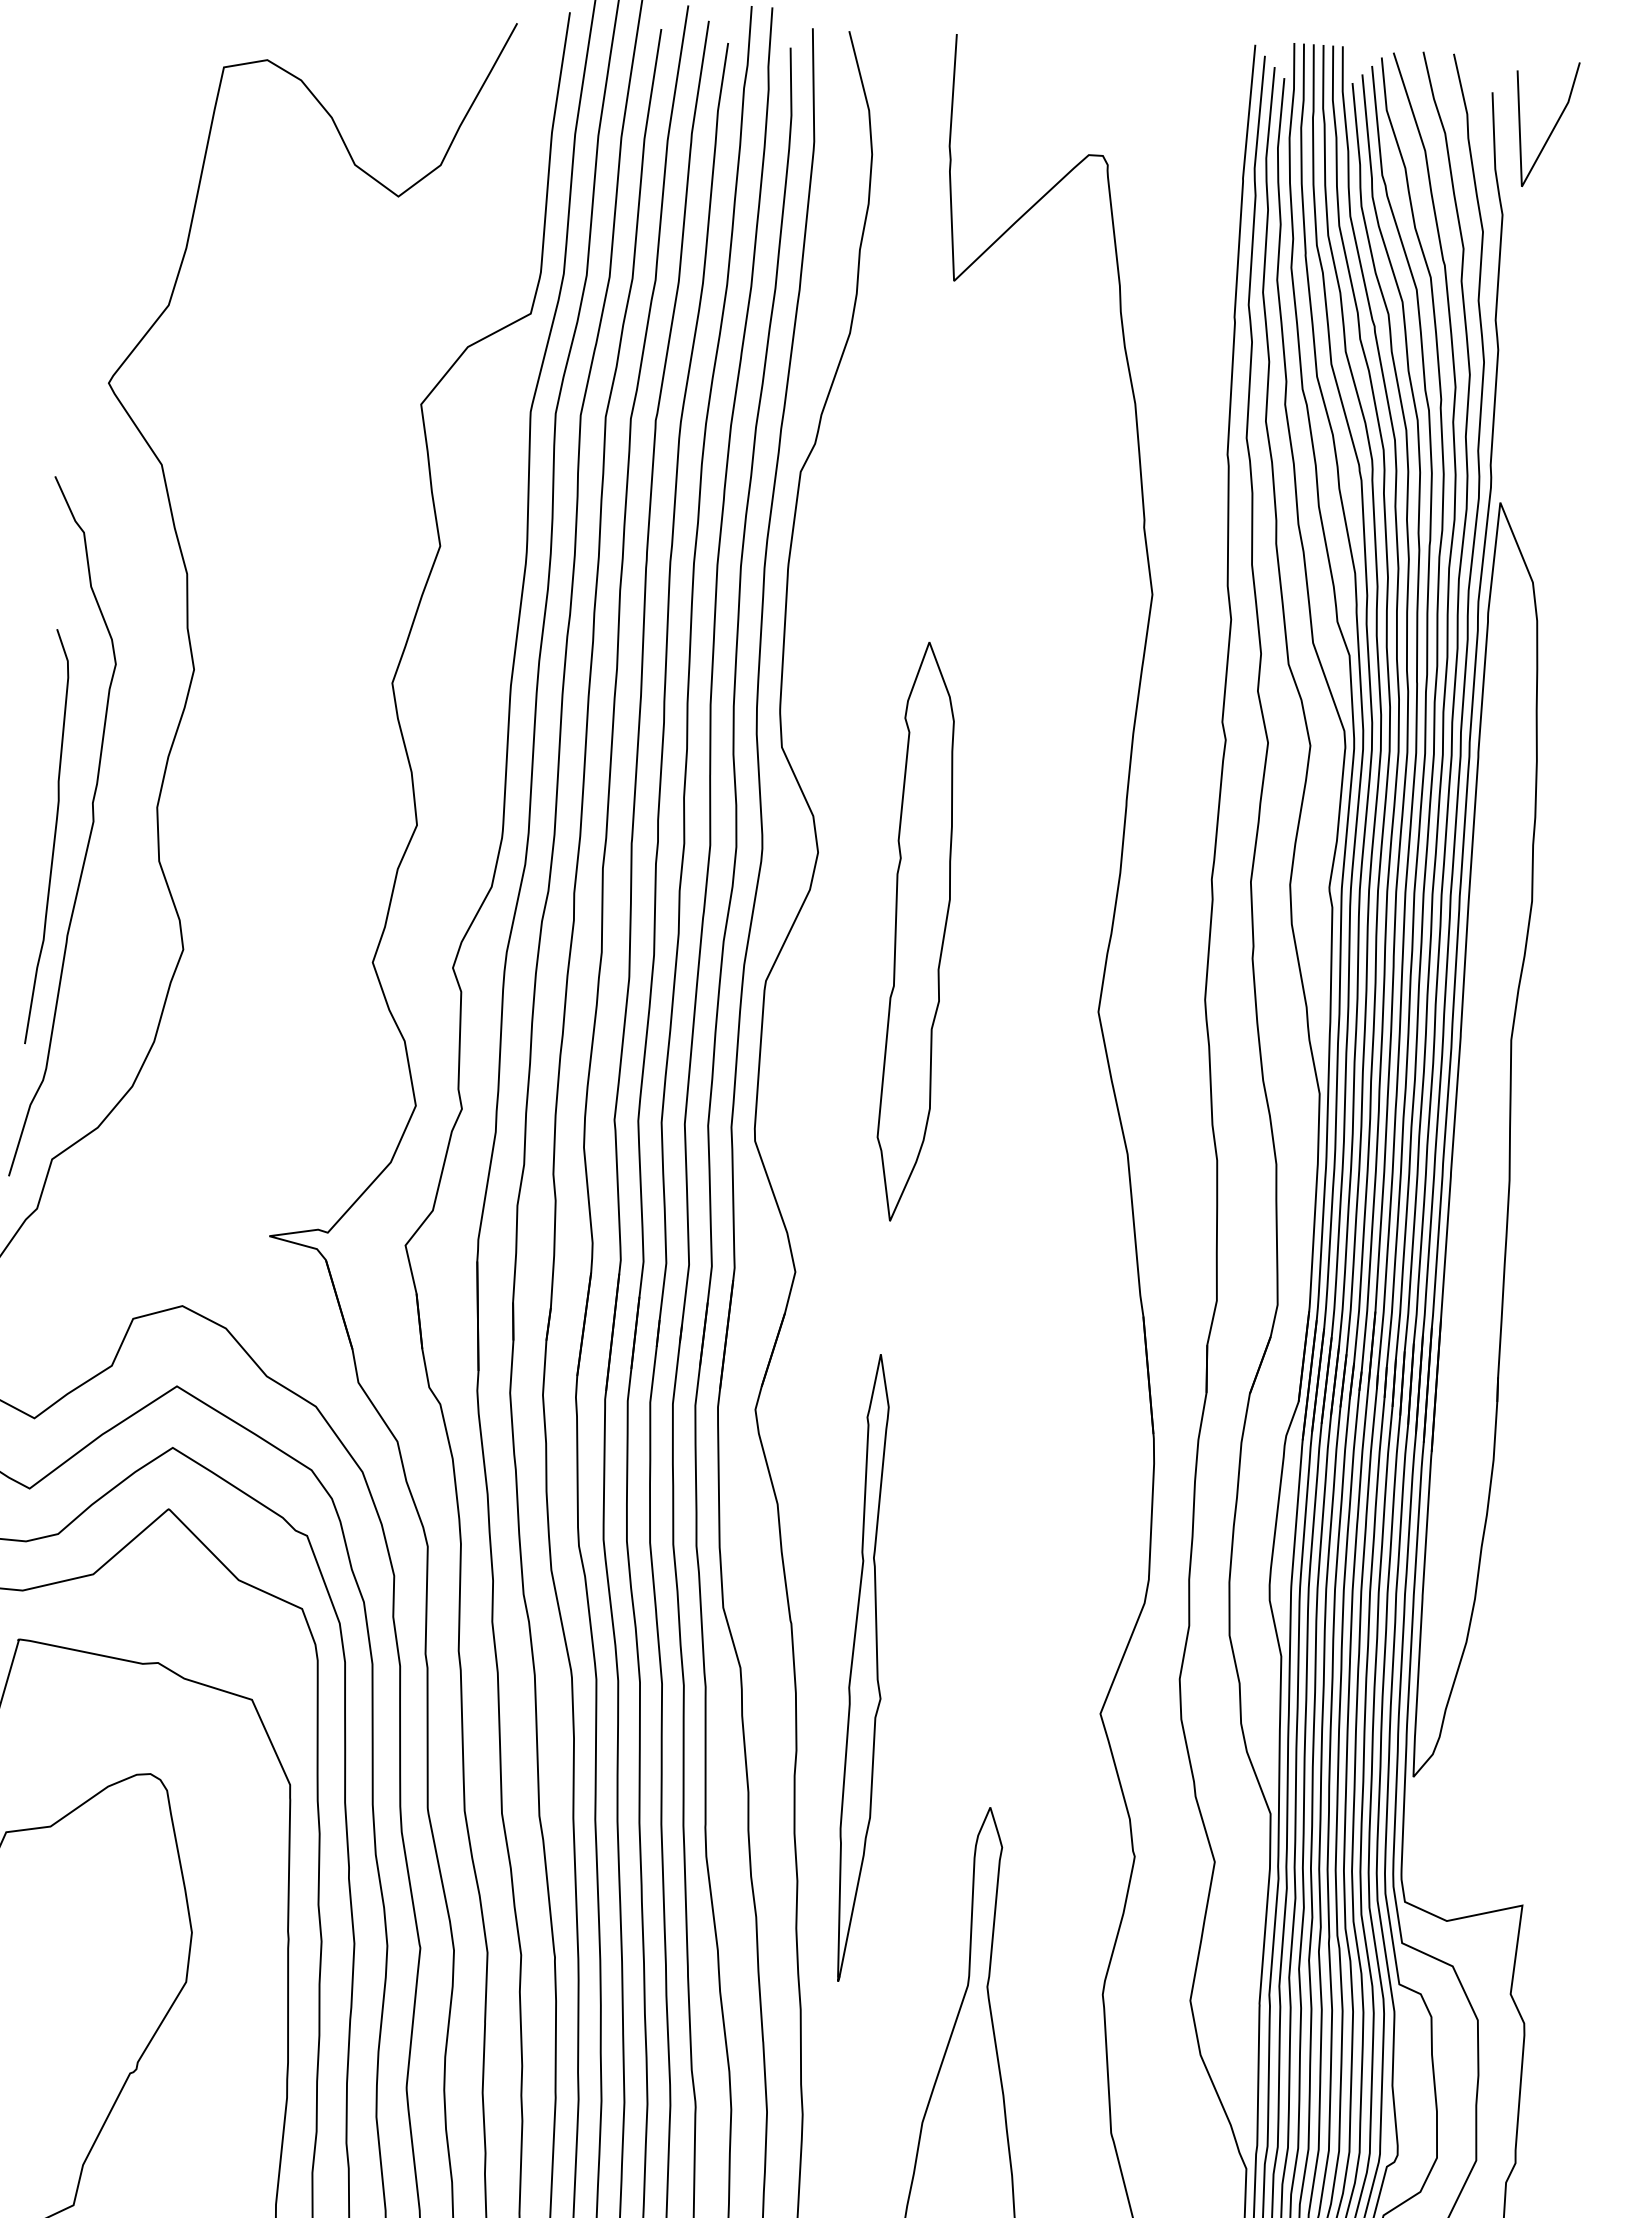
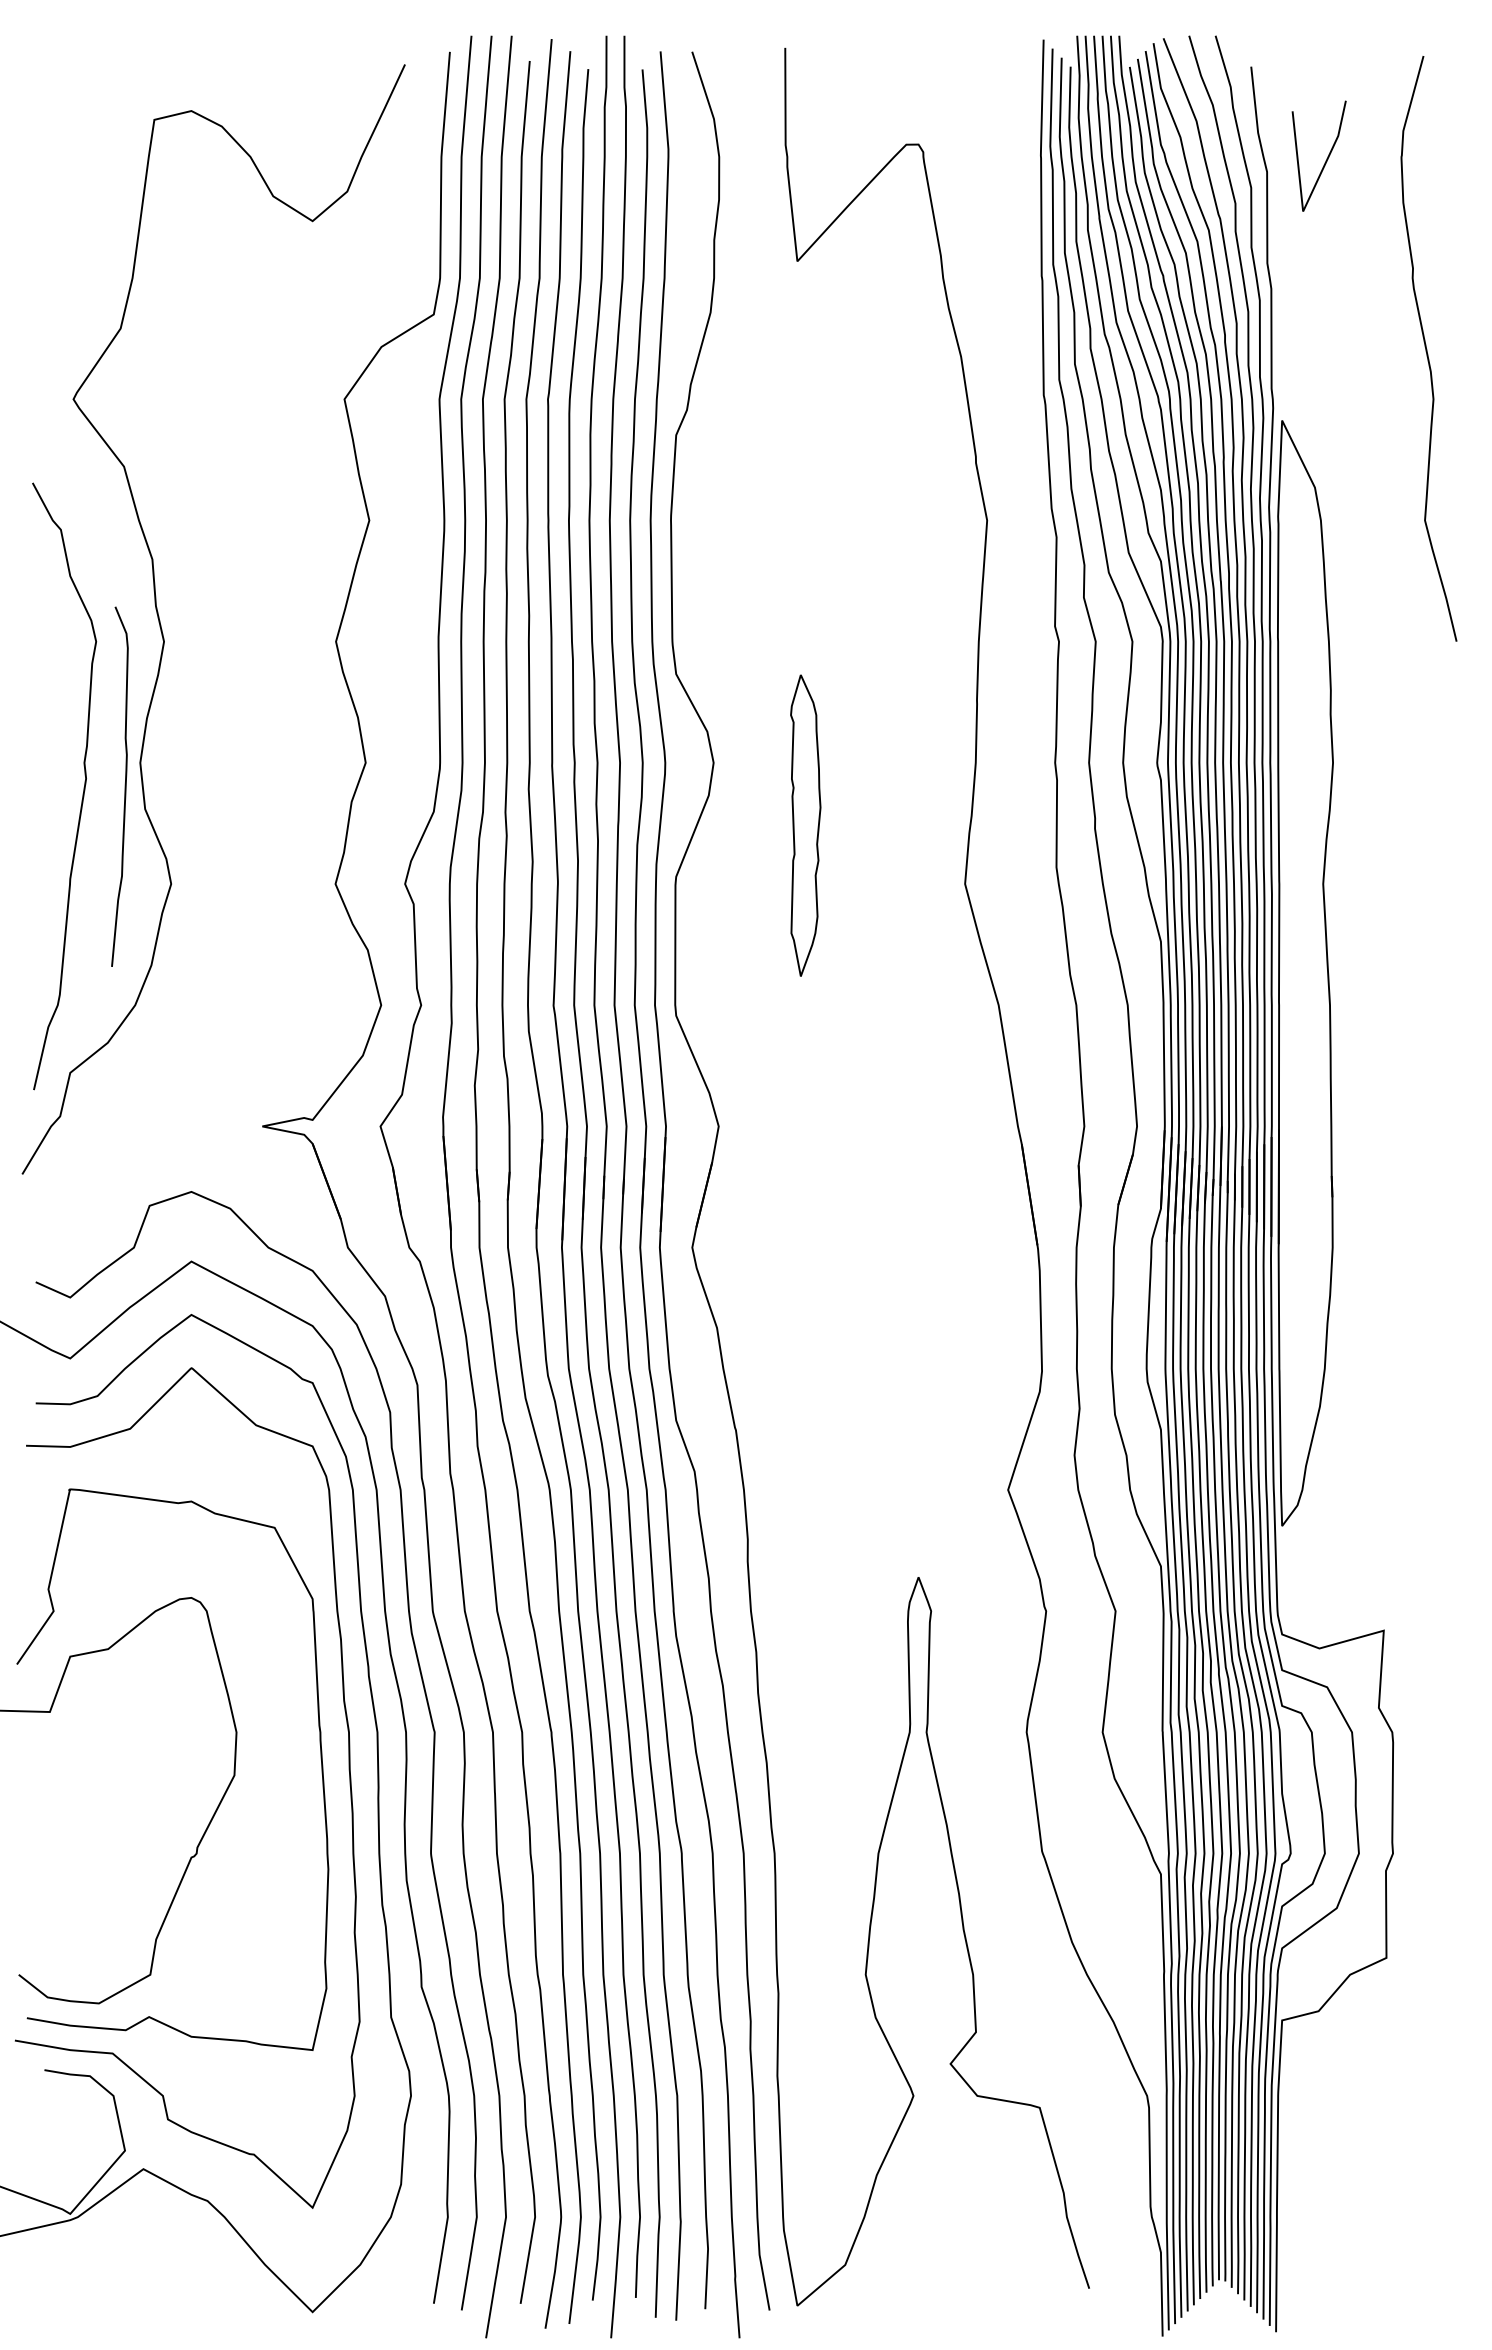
line: (1552, 127) -> (1326, 158), moved
curve: (53, 837) -> (124, 786), moved
part: (919, 931) -> (805, 825), size x0.6
part: (866, 1668) -> (803, 1464), removed

